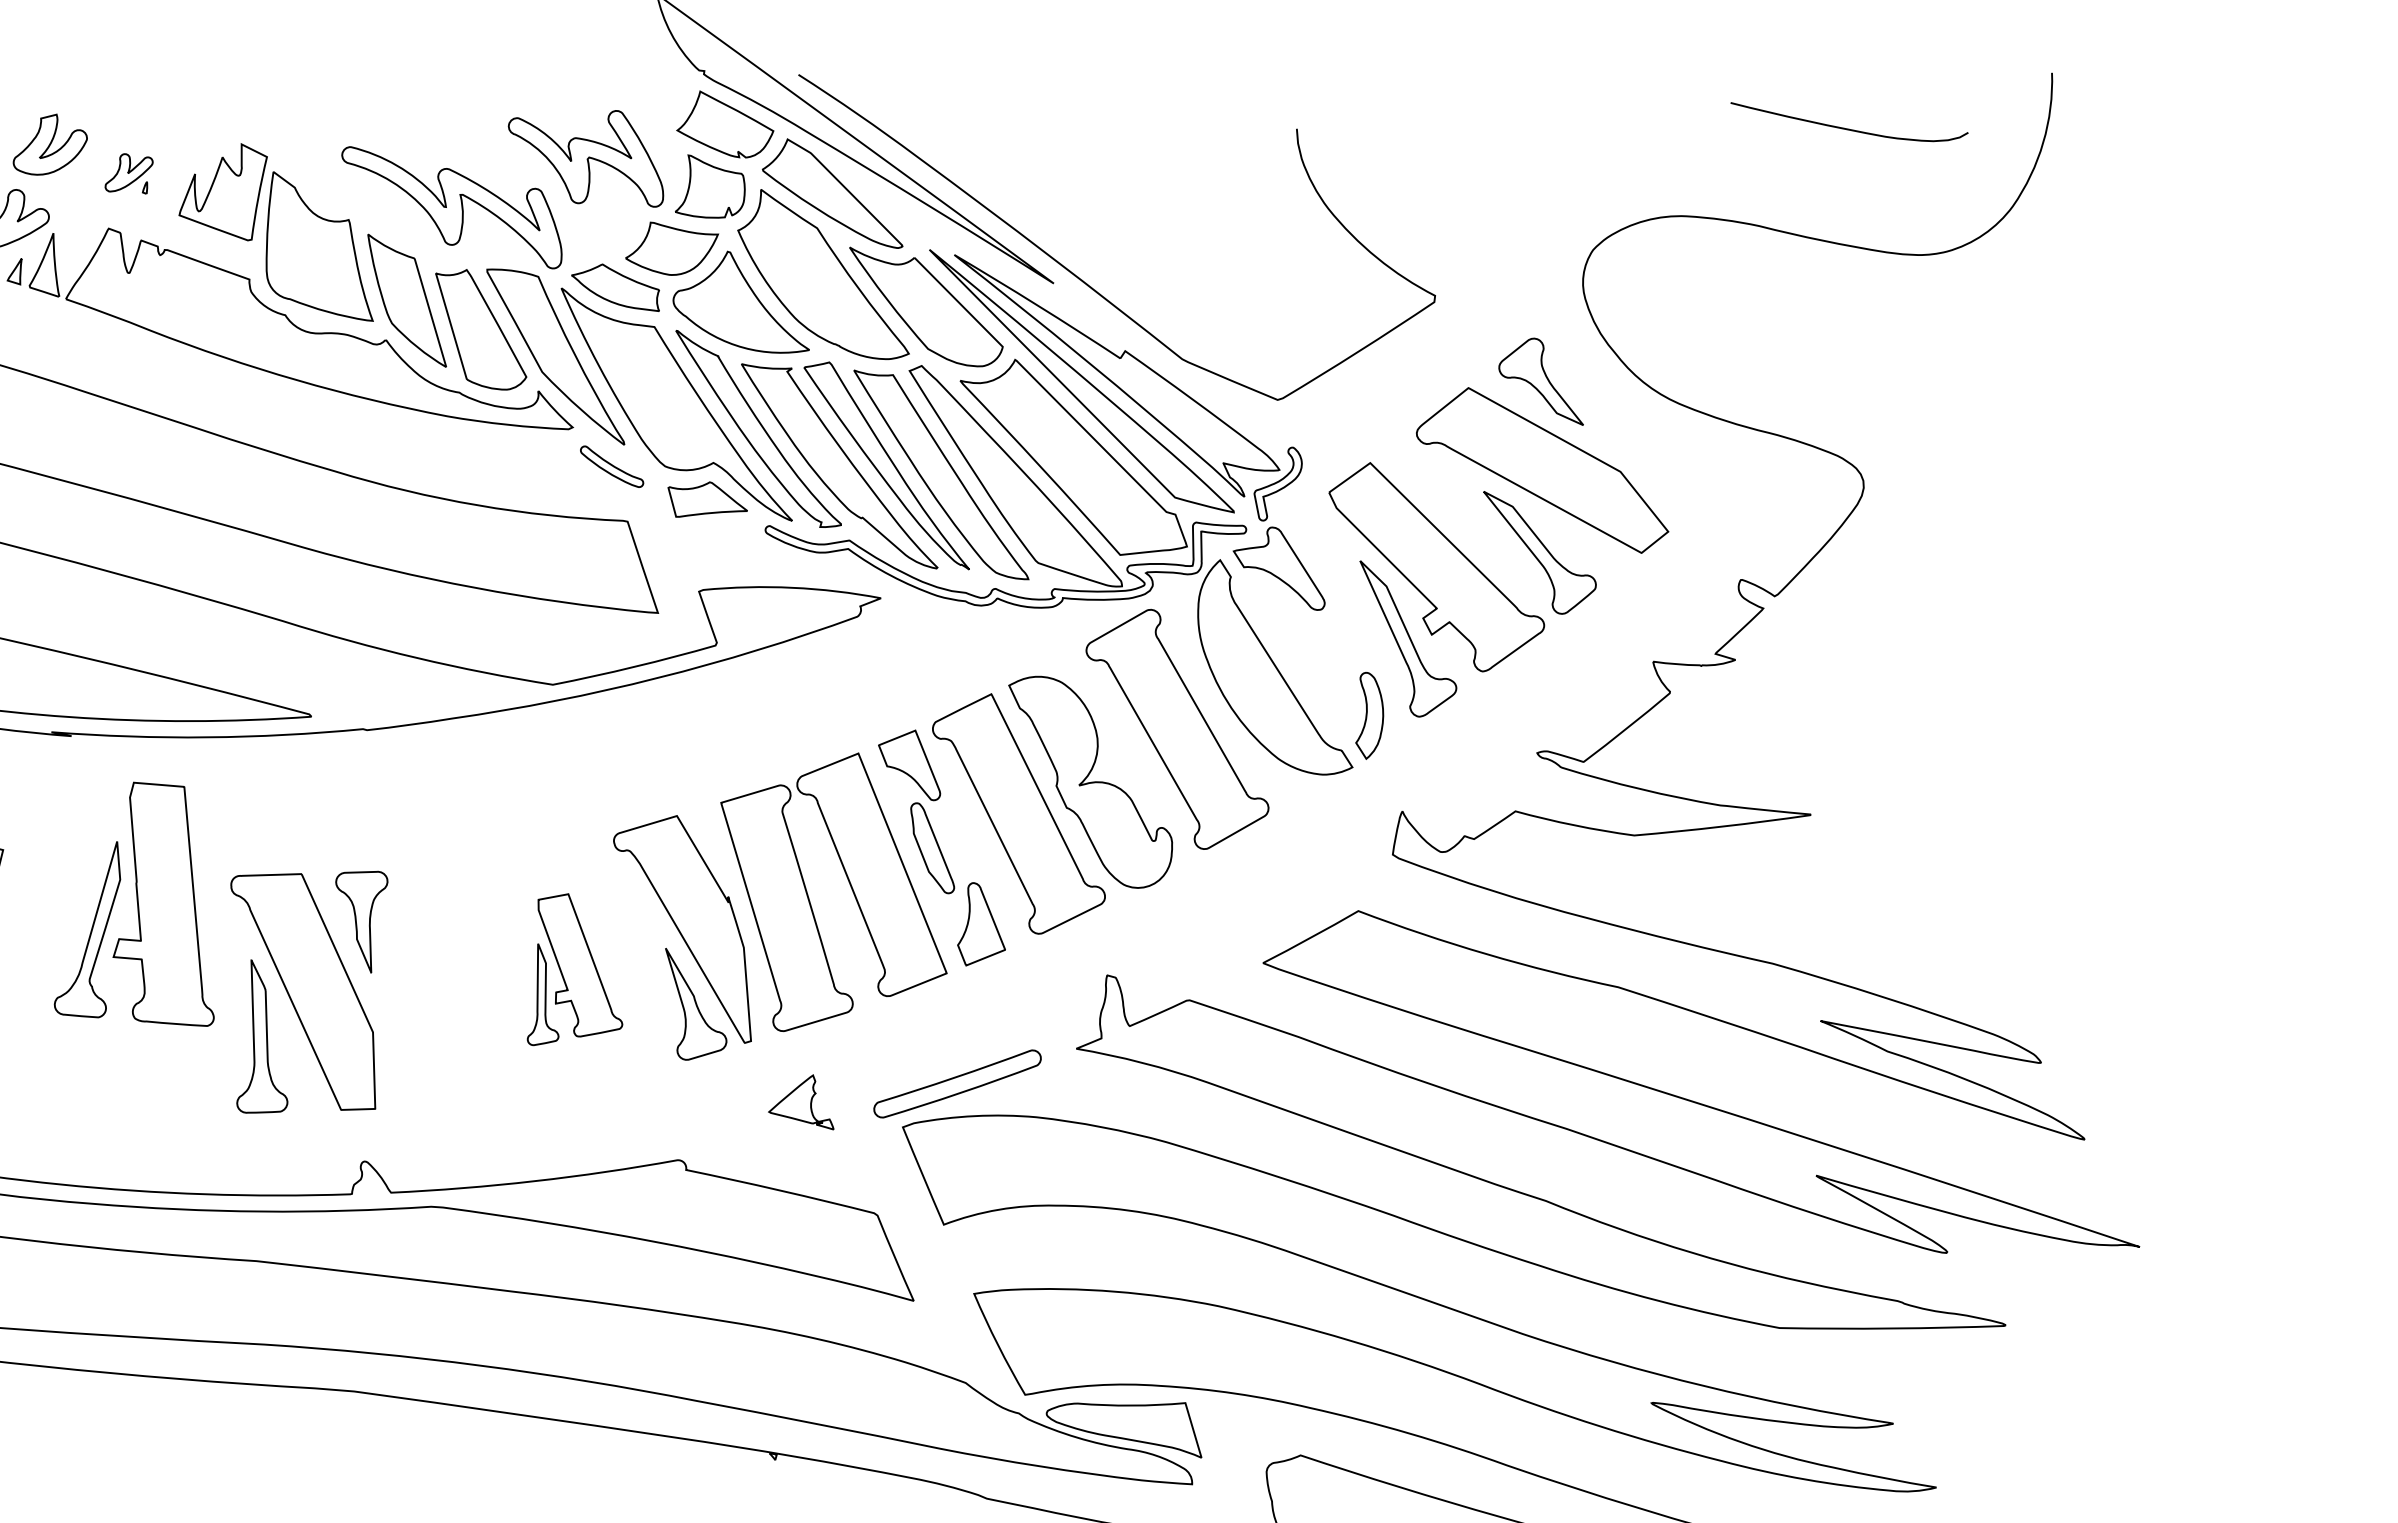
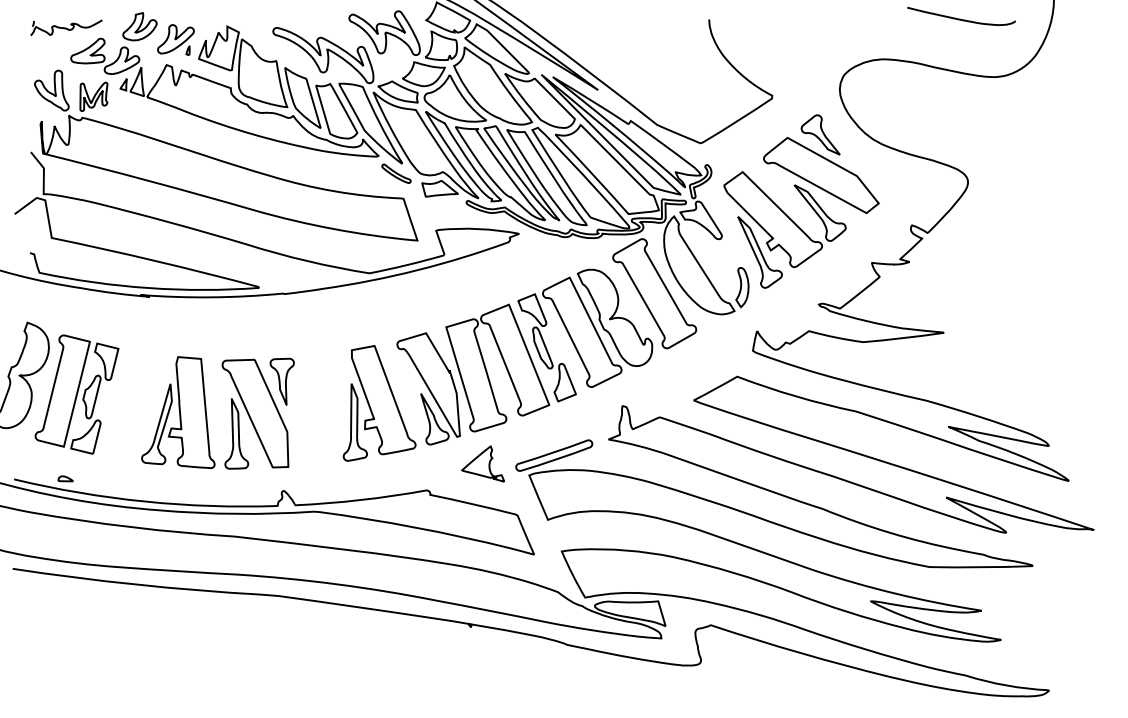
part: (128, 172) -> (175, 39), size x1.67
part: (134, 904) -> (178, 412), moved
part: (574, 969) -> (379, 403), size x1.67
part: (800, 1101) -> (482, 463), size x1.43

